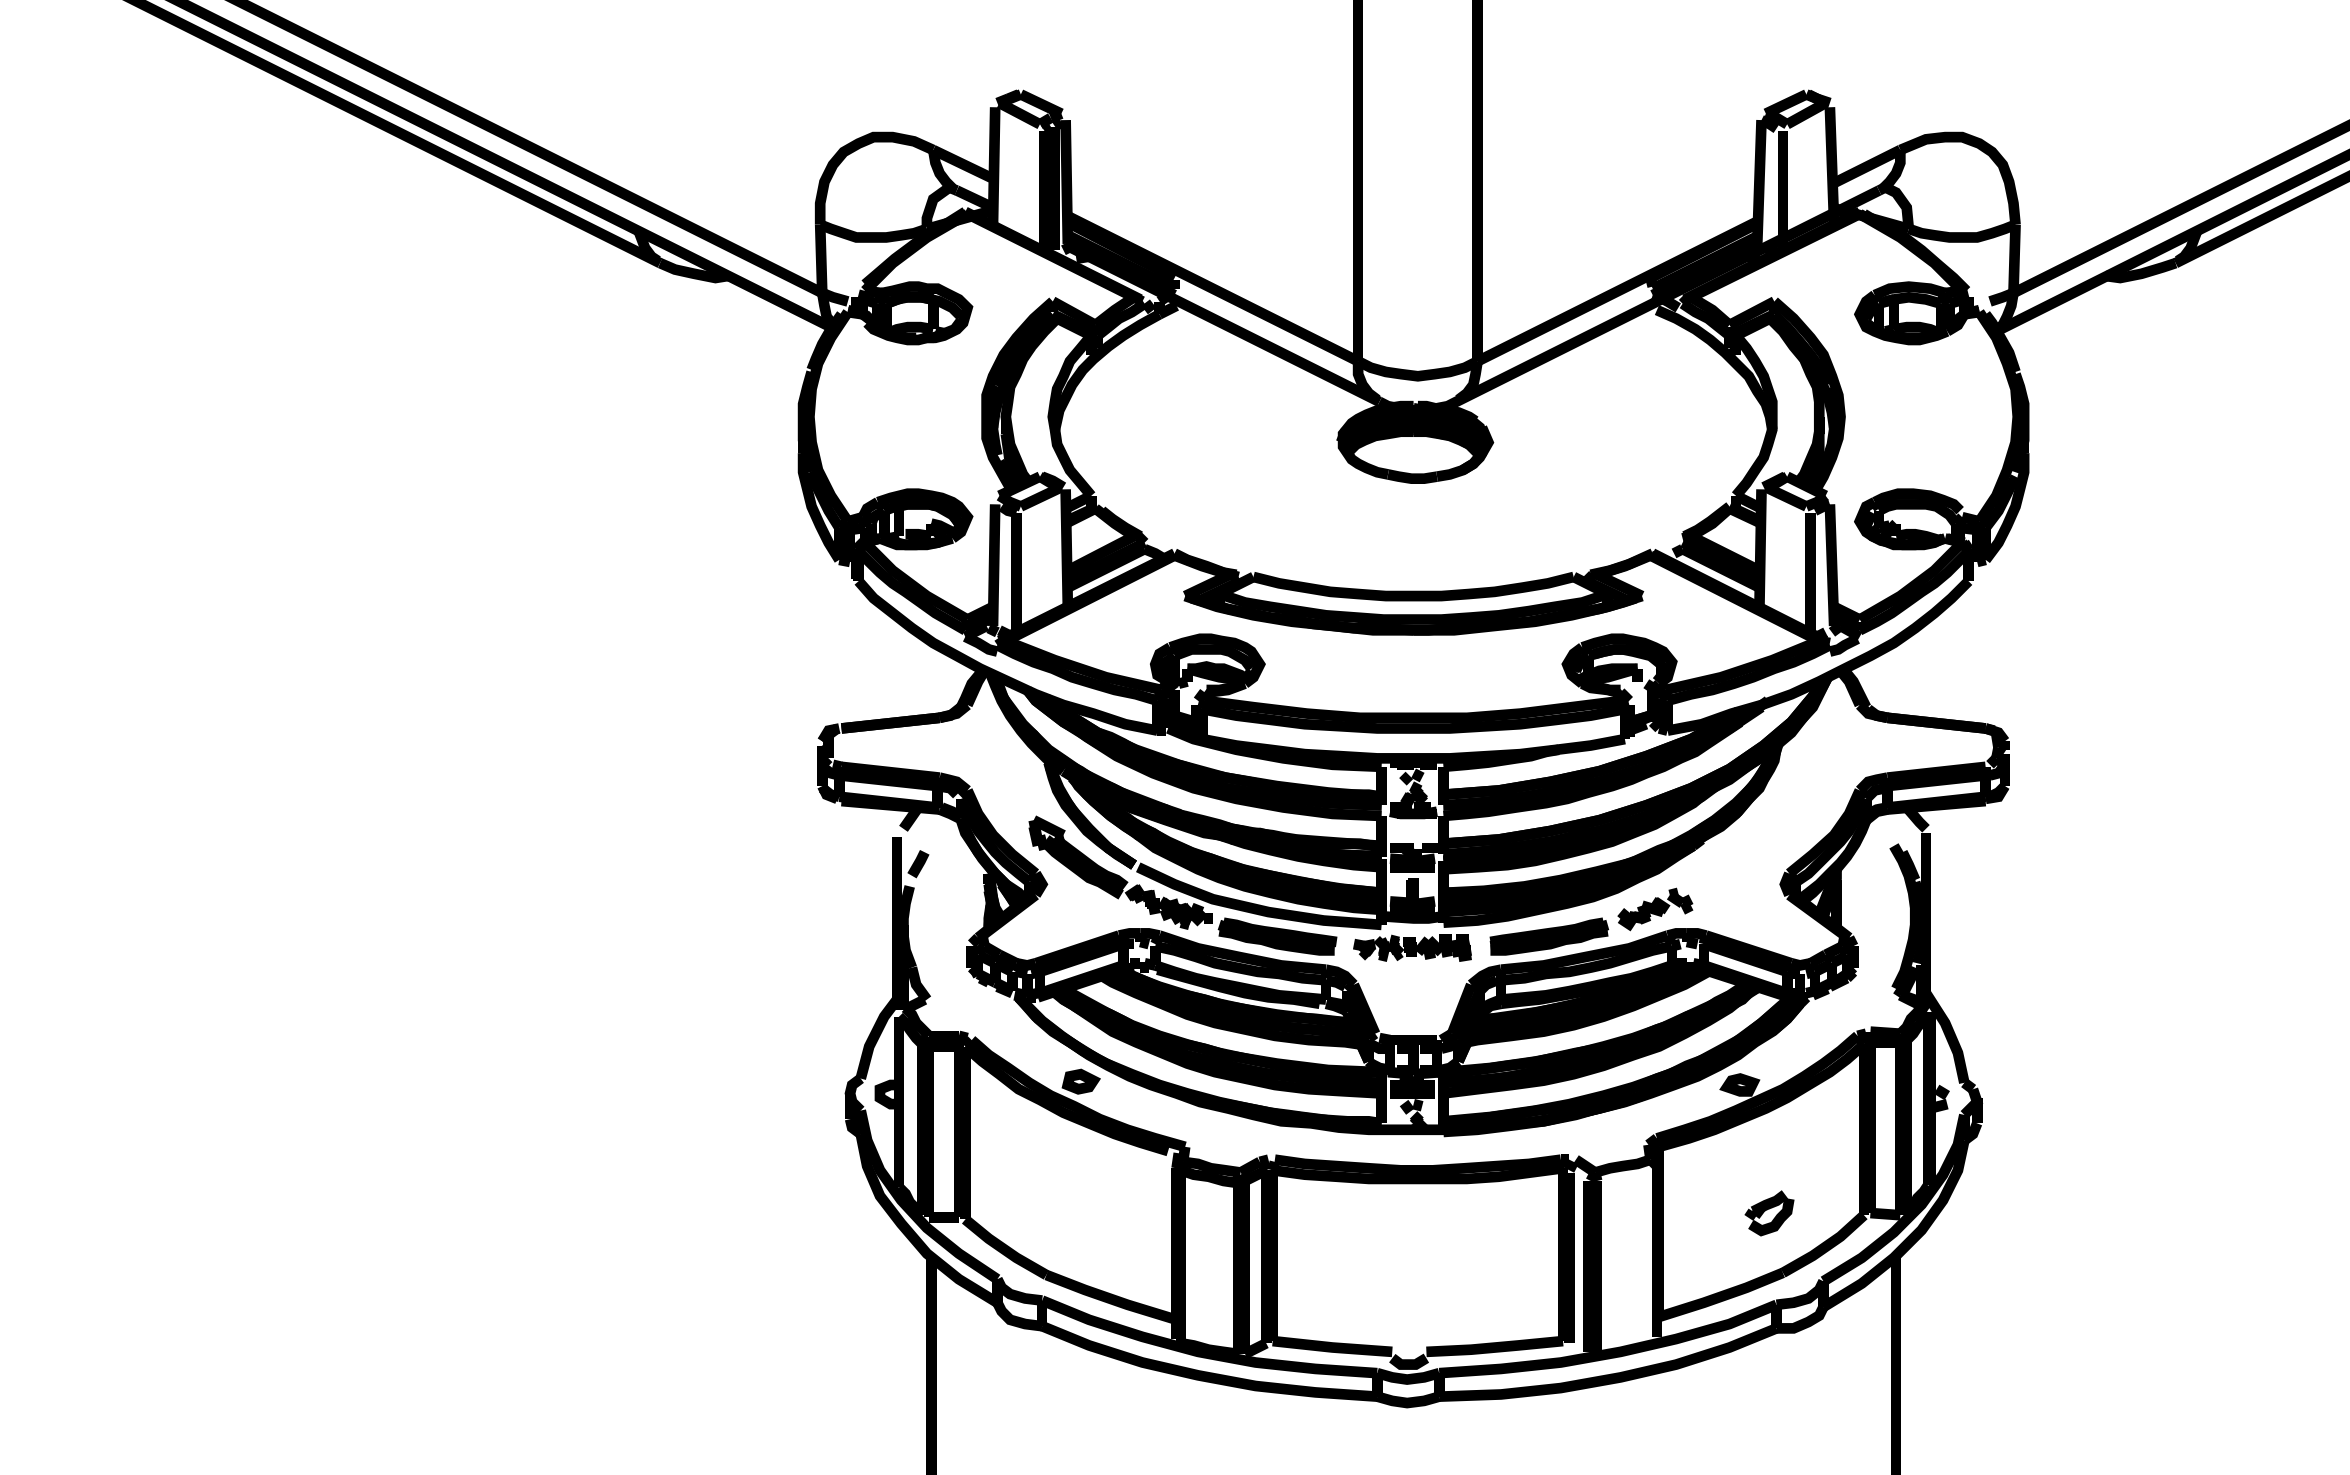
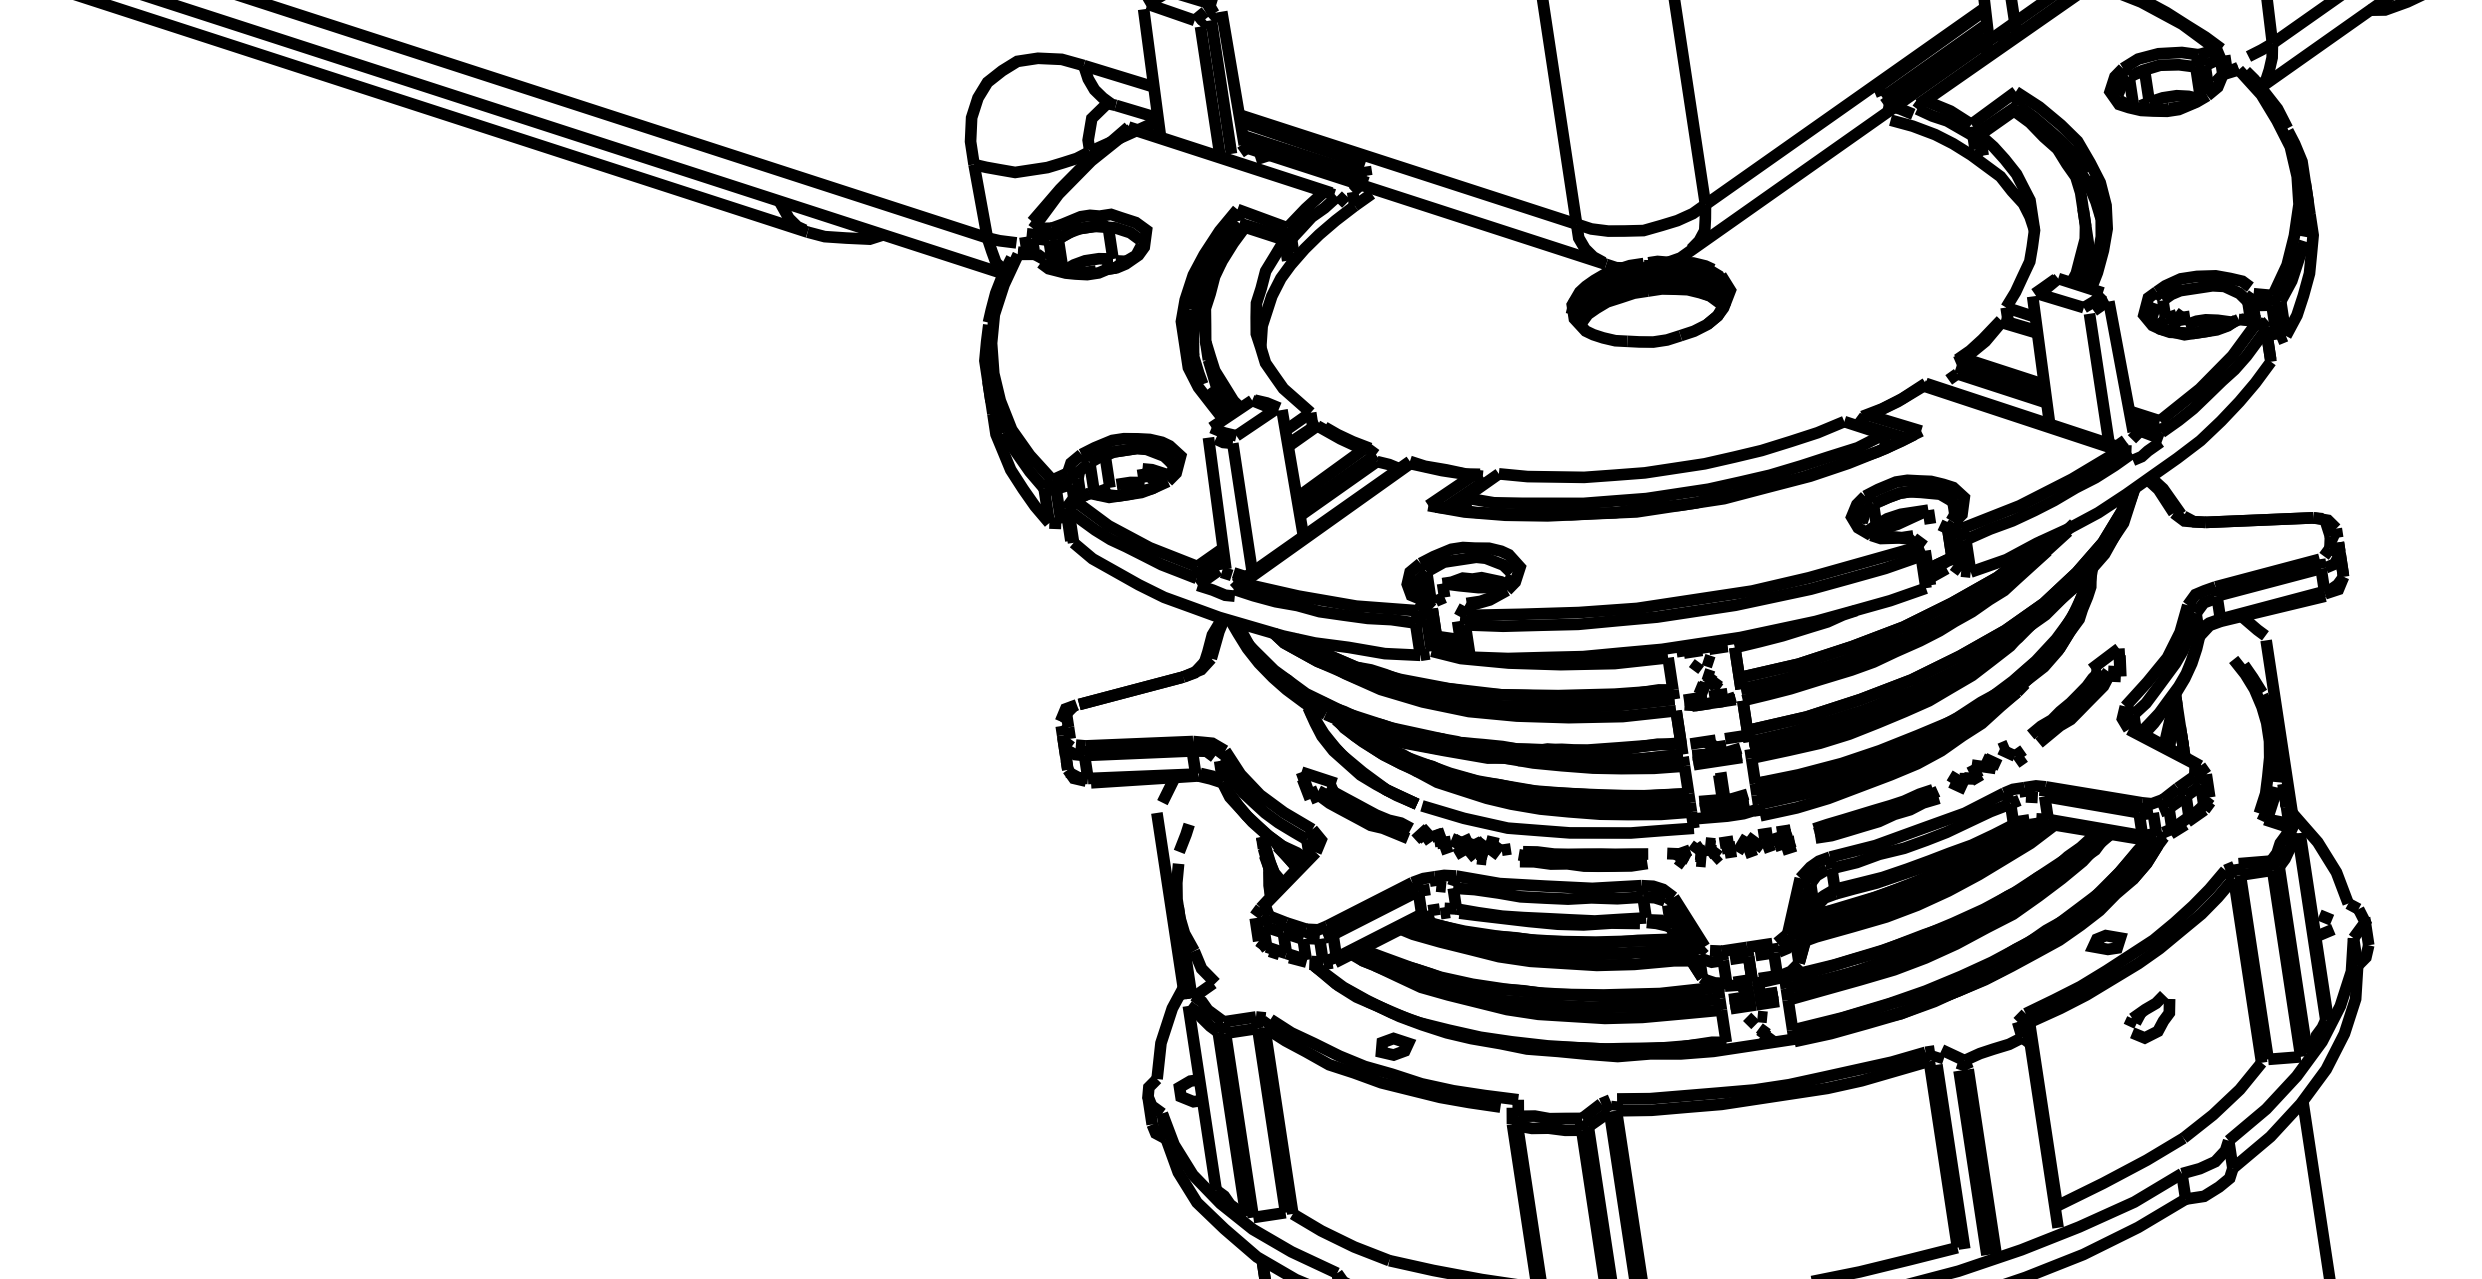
part: (1746, 857) -> (2076, 696), added
part: (1769, 1213) -> (2150, 1018), moved

